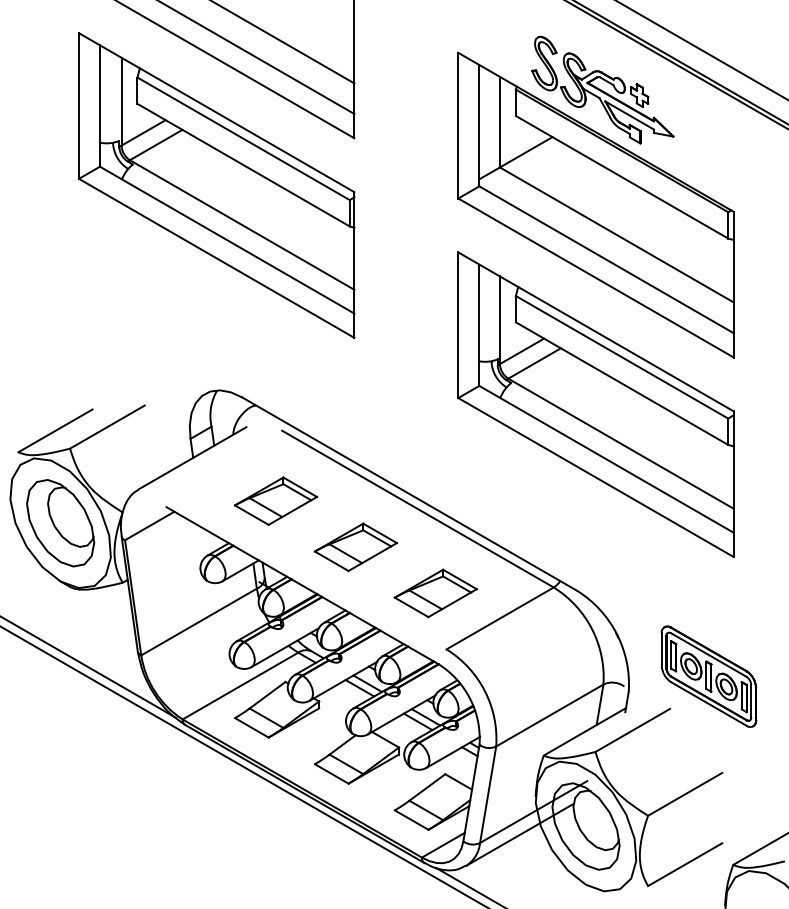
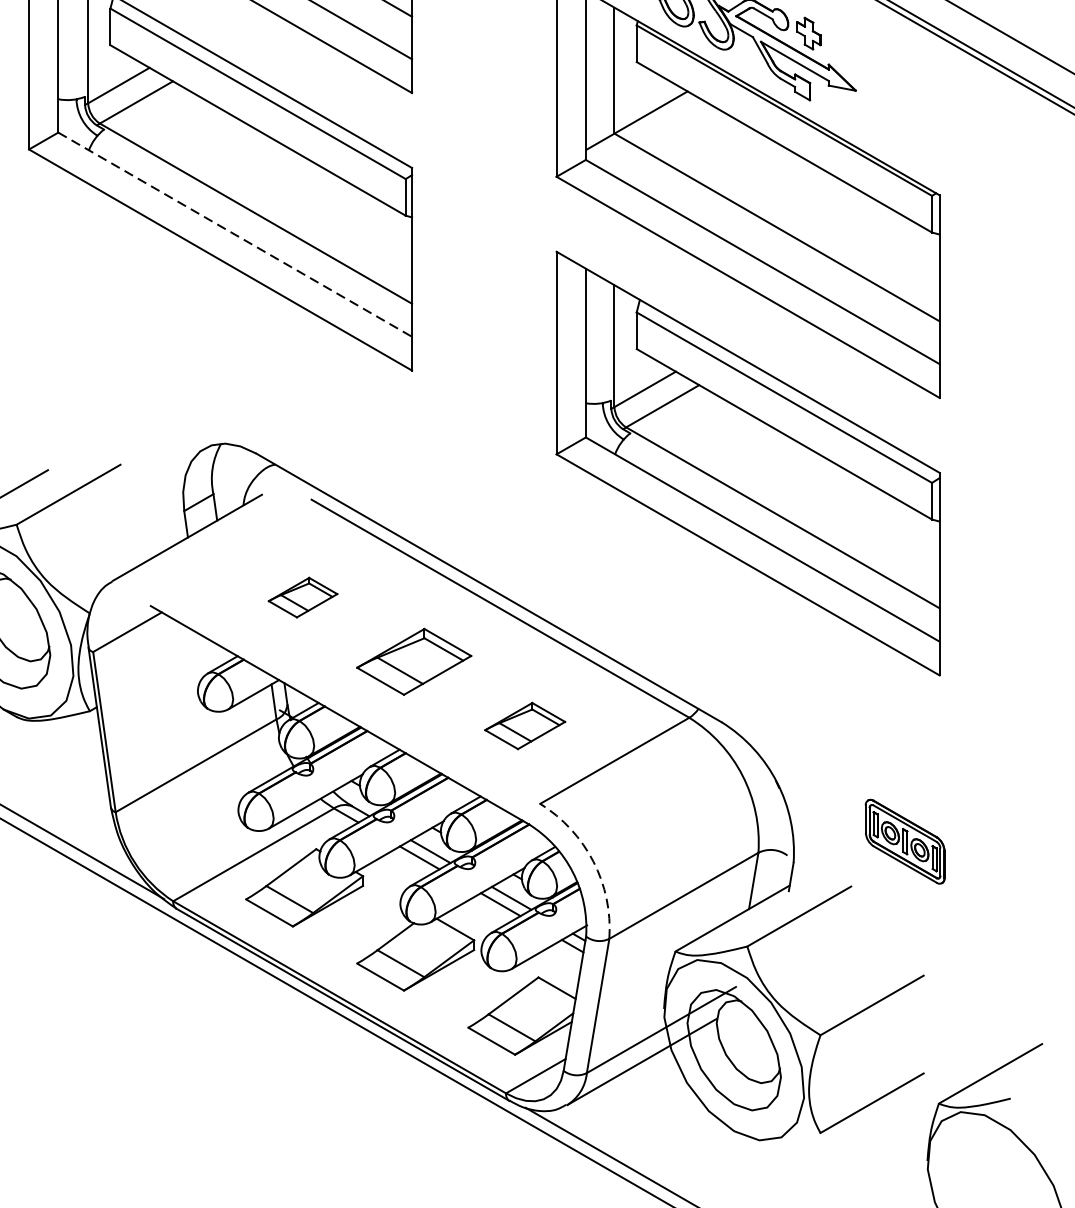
line: (227, 240) -> (235, 235), solid -> dashed
part: (275, 500) -> (302, 596), size x0.6
part: (435, 593) -> (524, 726), size x0.7
part: (708, 676) -> (904, 841), size x0.6
arc: (484, 691) -> (593, 862), solid -> dashed

